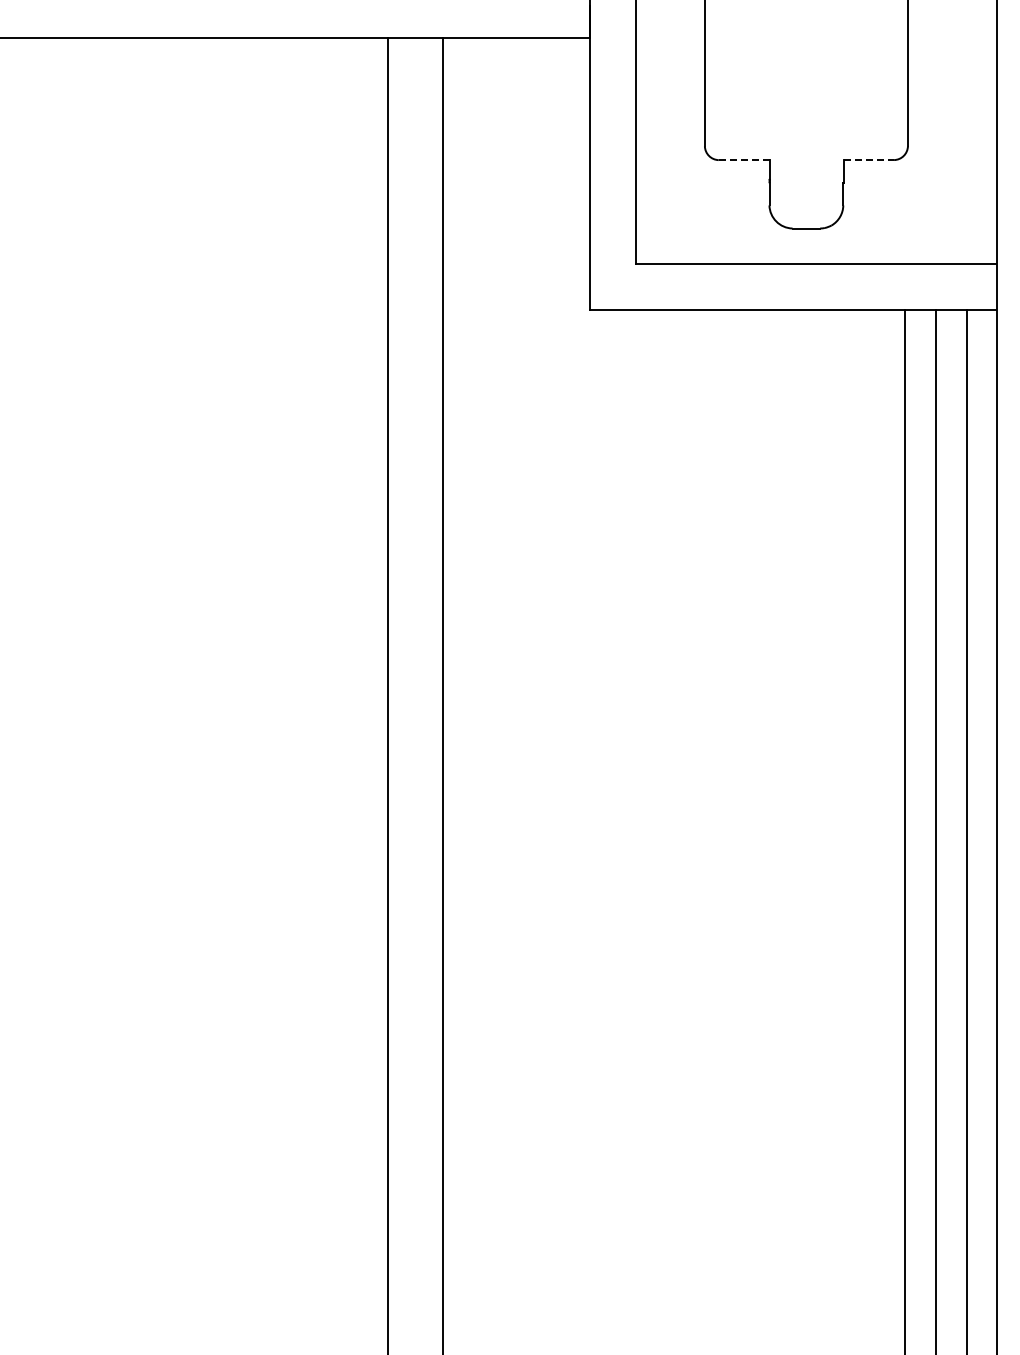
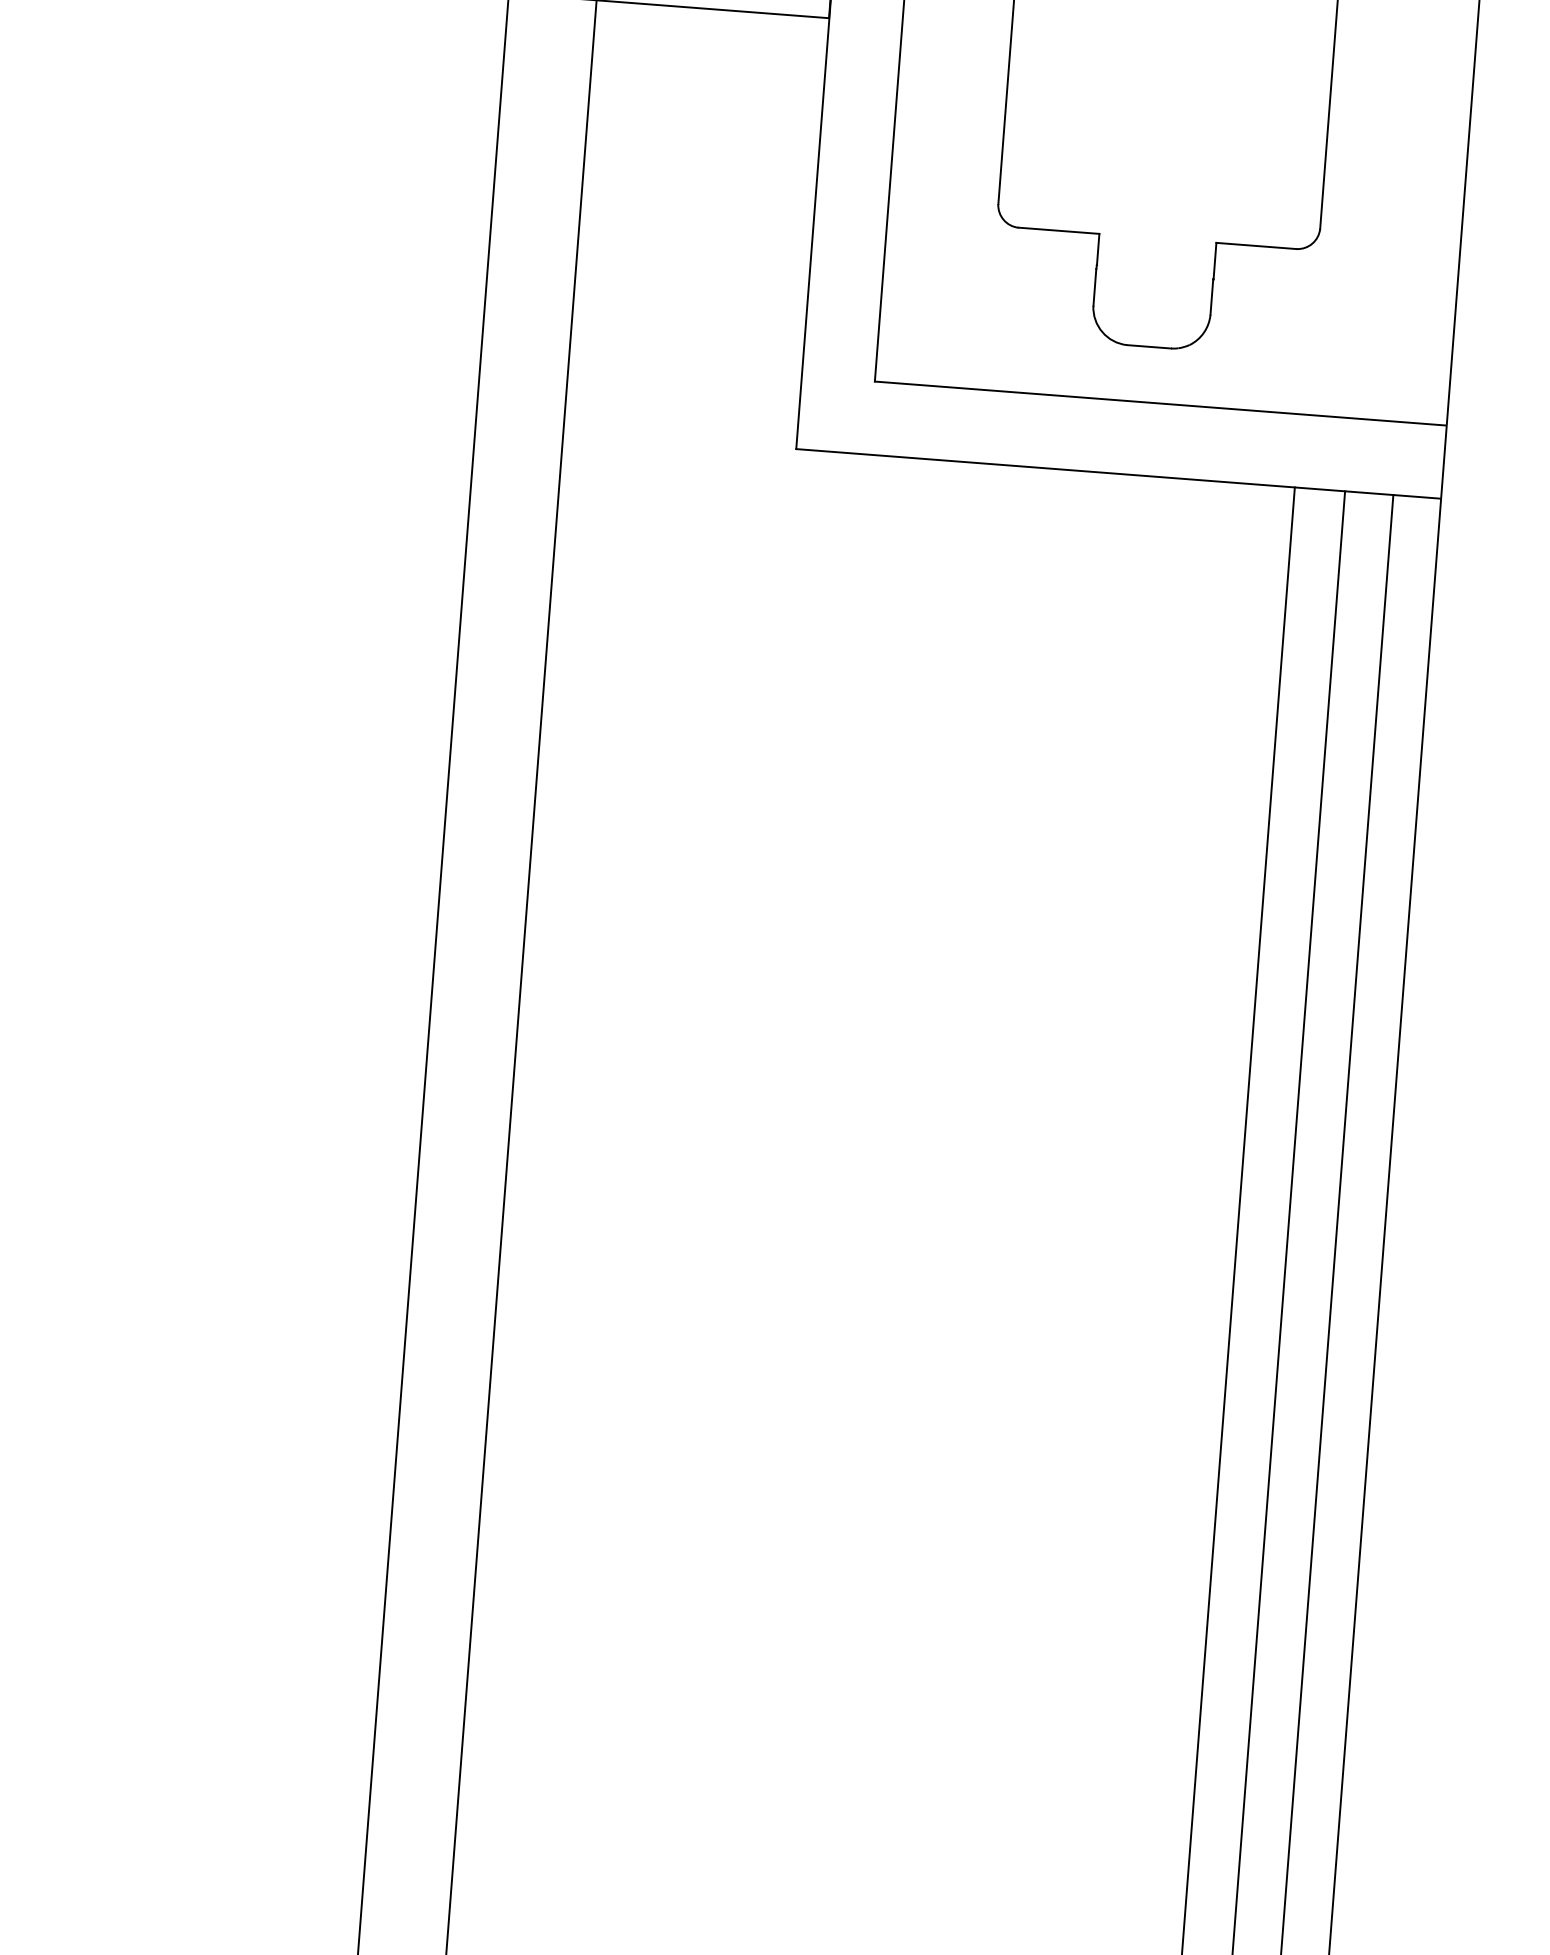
line: (744, 160) -> (1059, 231), dashed -> solid
line: (869, 160) -> (1257, 246), dashed -> solid

